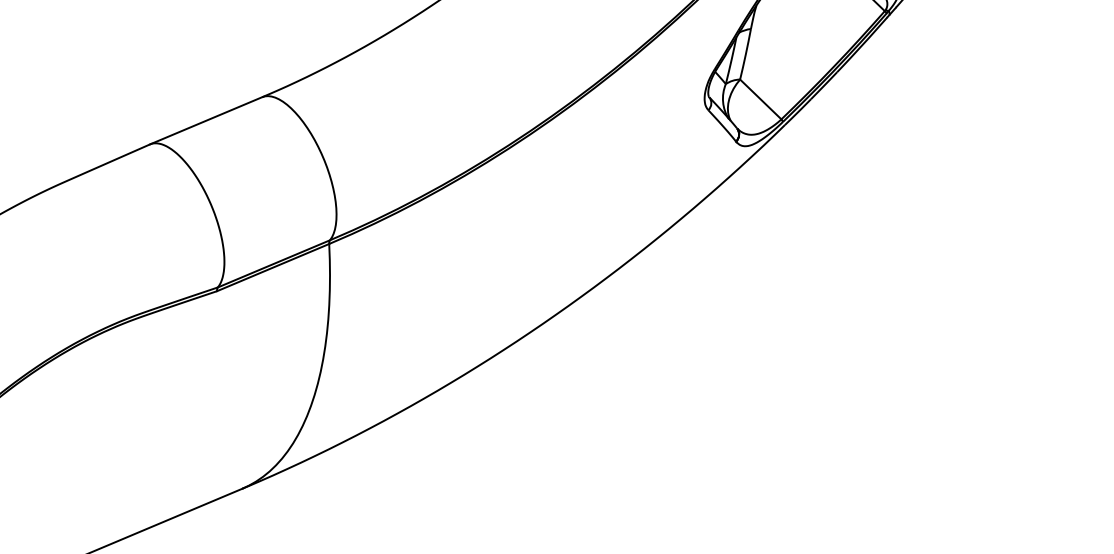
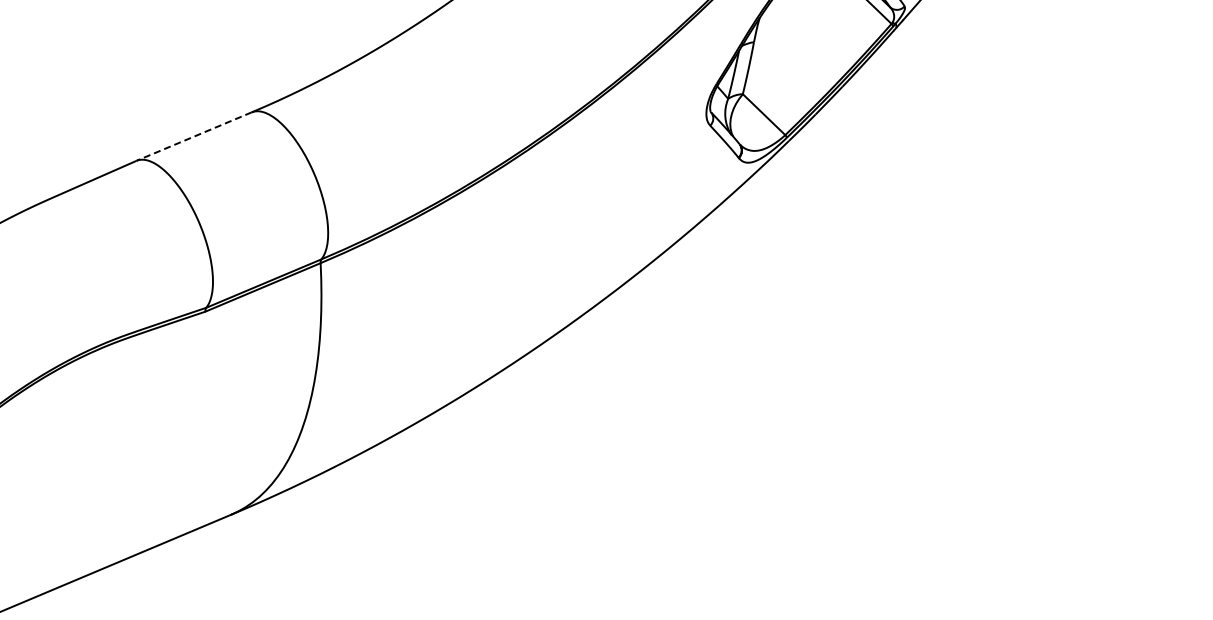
line: (206, 120) -> (194, 136), solid -> dashed

